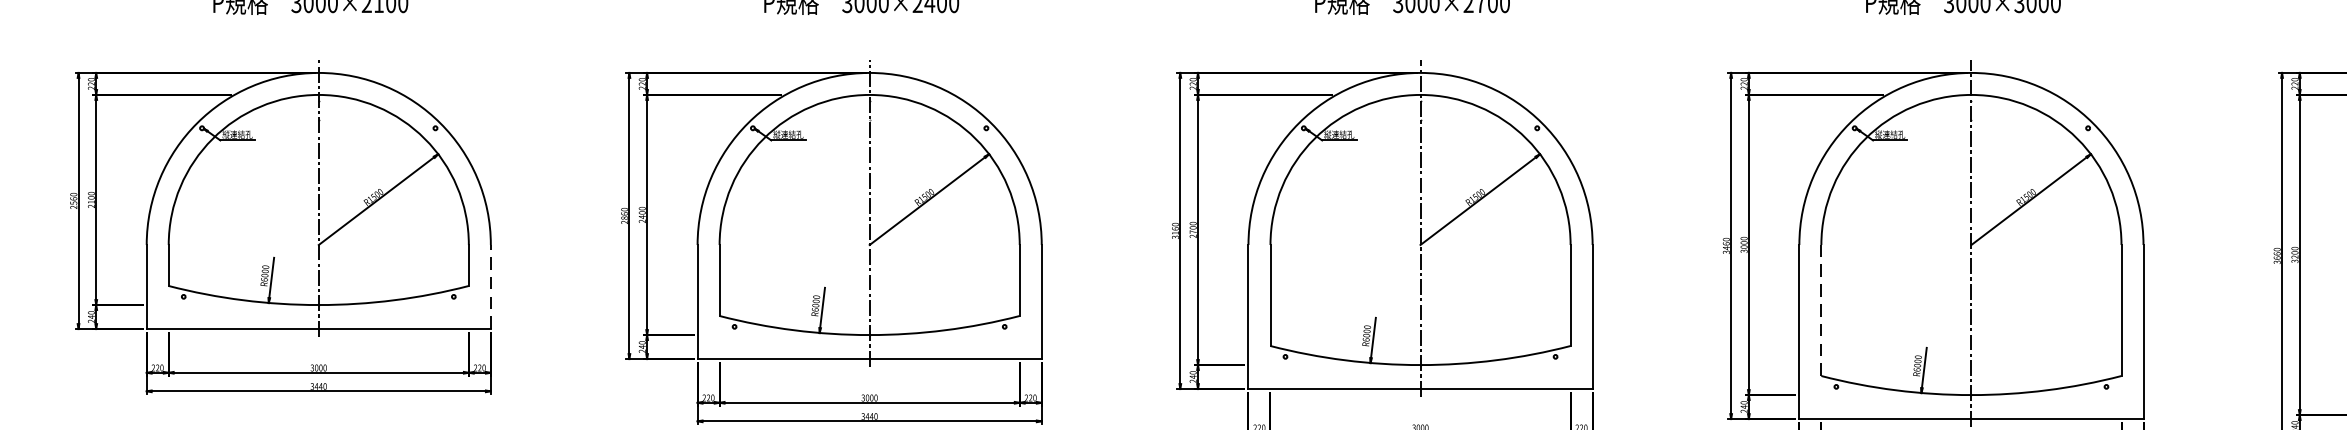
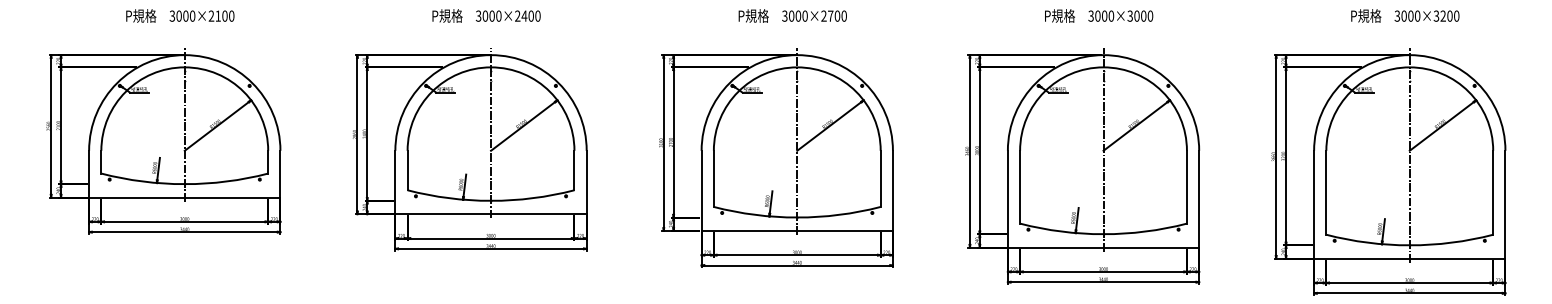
line: (490, 285) -> (280, 173), dashed -> solid
line: (1822, 309) -> (1020, 186), dashed -> solid

